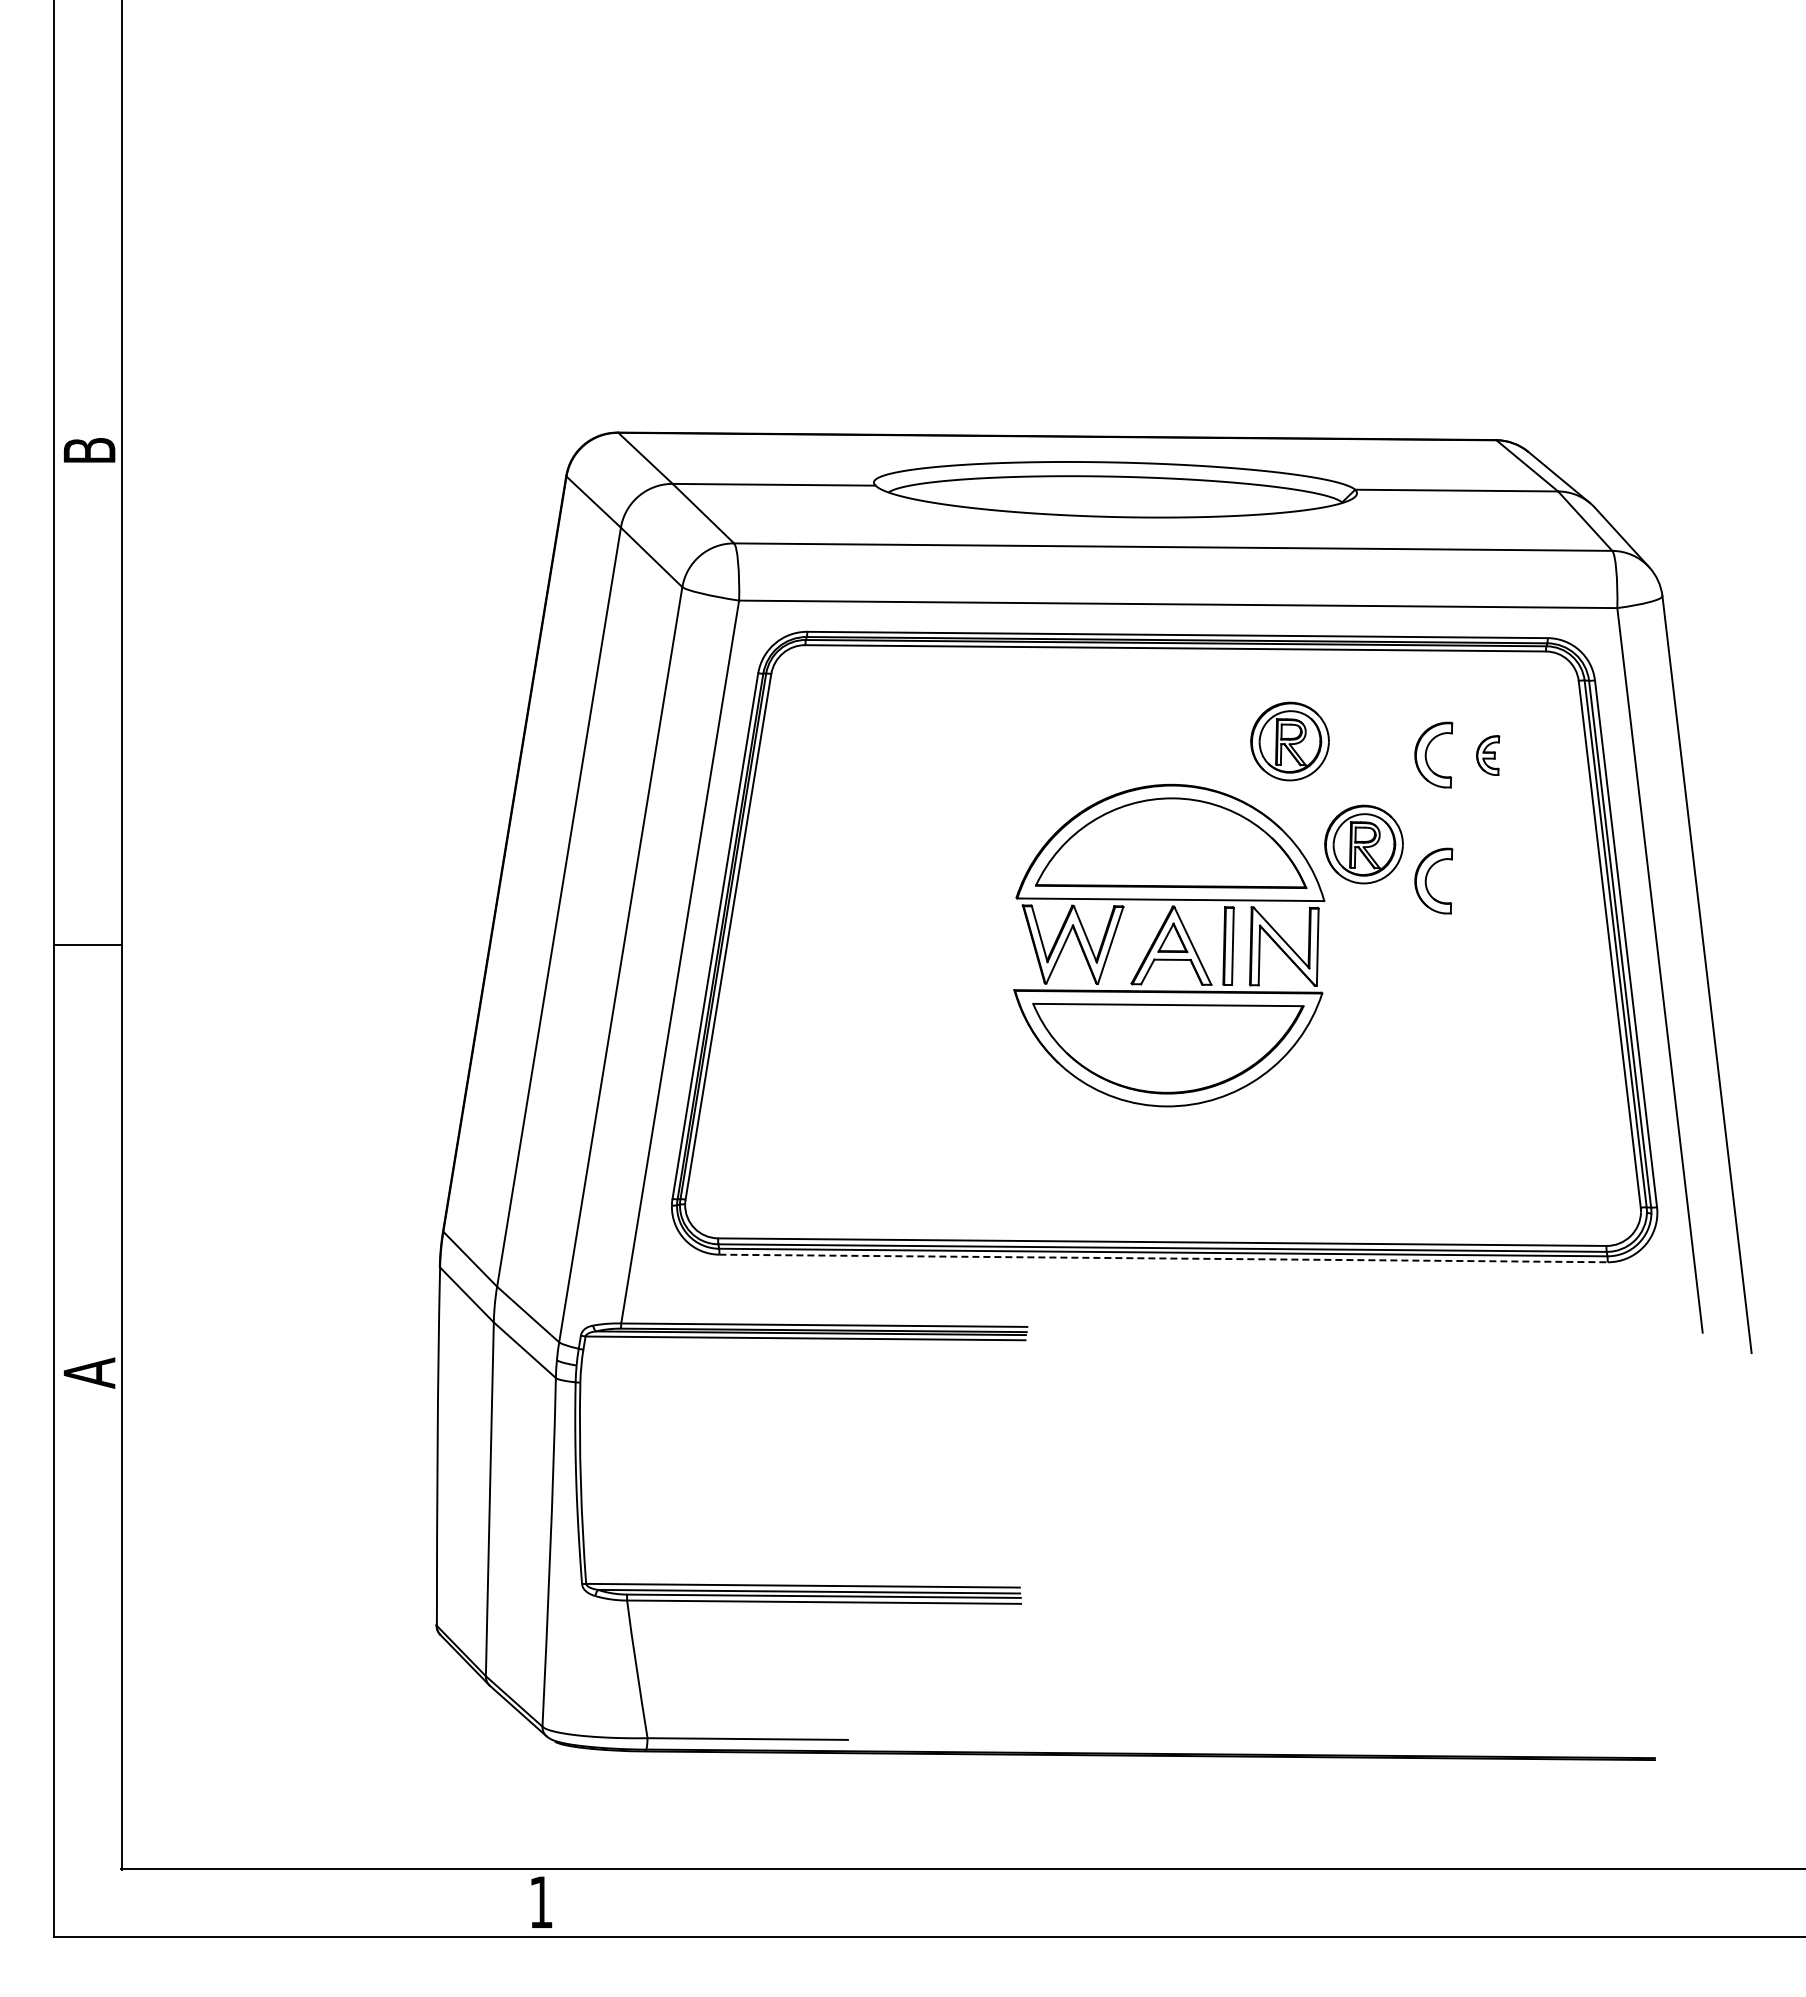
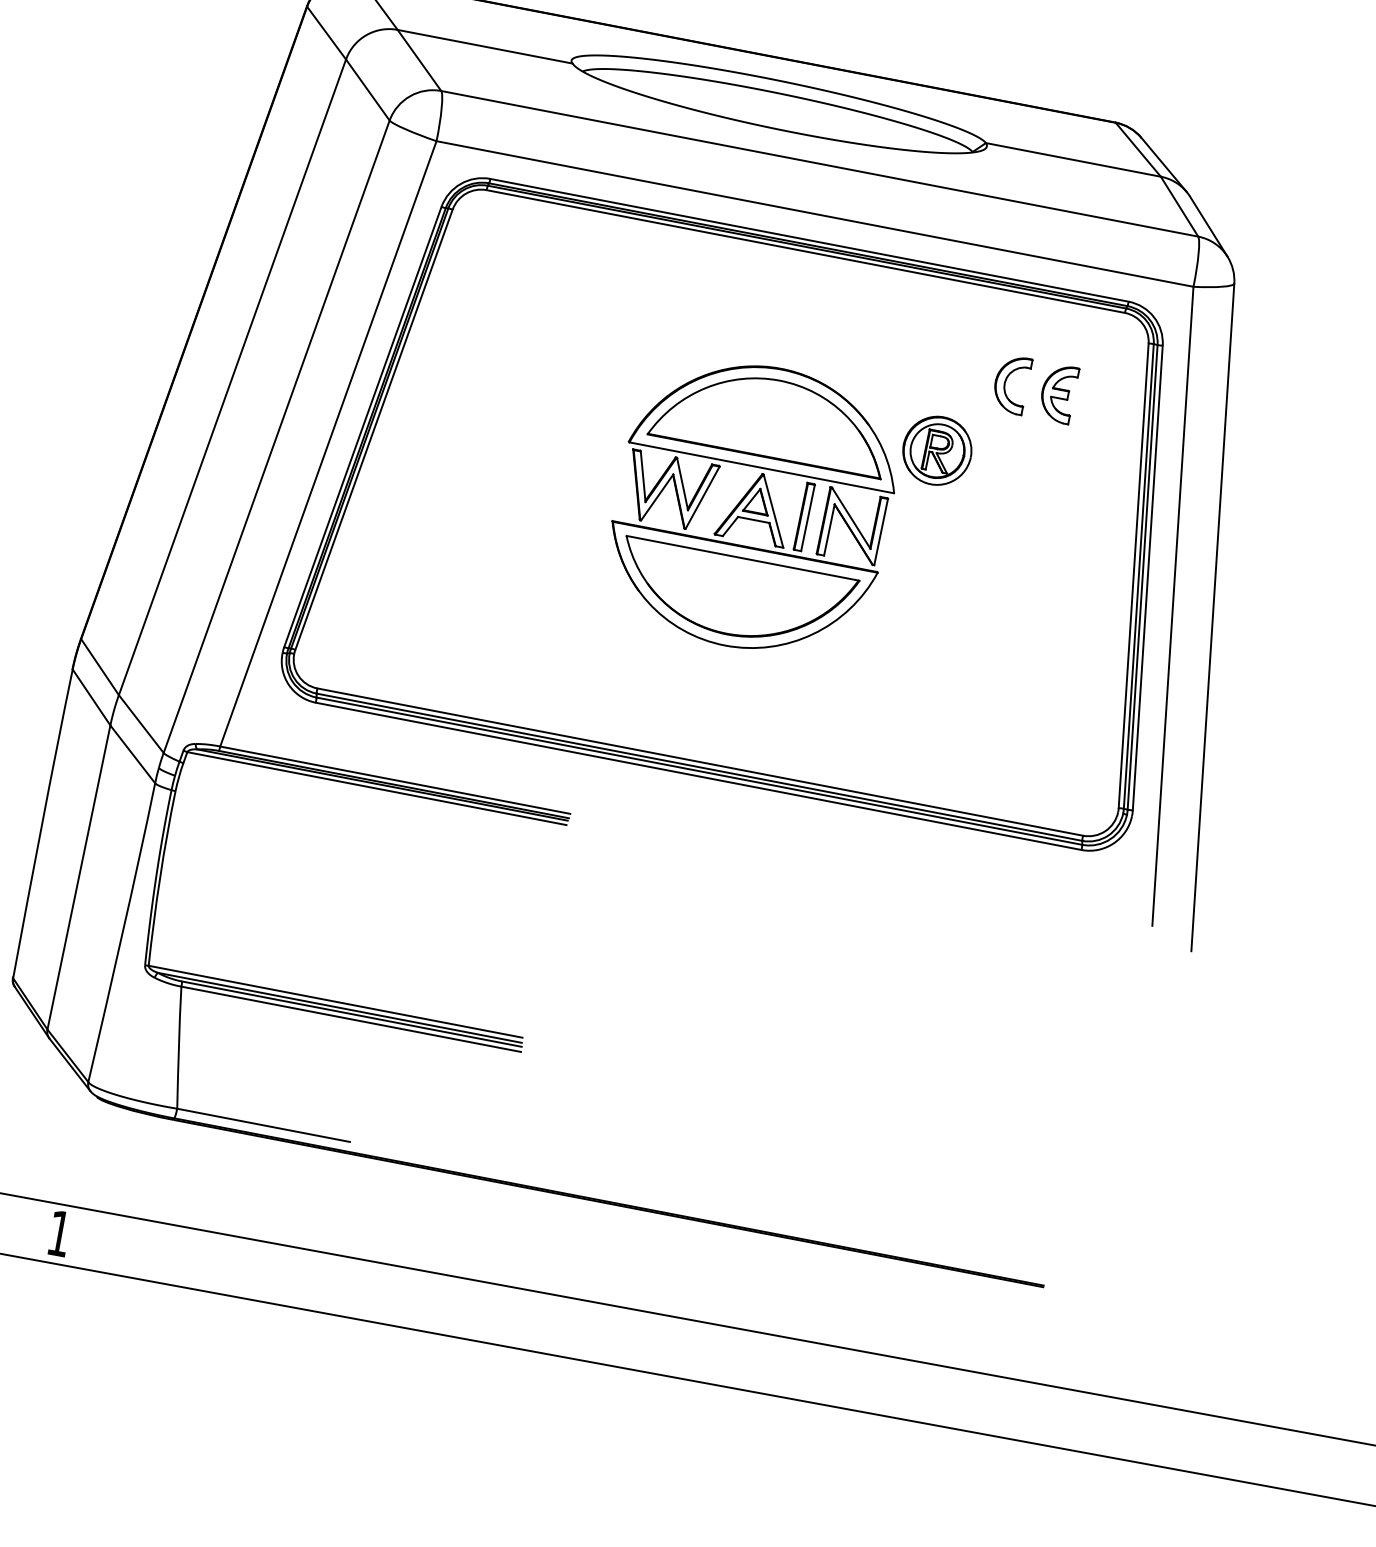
part: (1289, 741) -> (889, 350), removed
part: (1487, 755) -> (1058, 393), size x1.67
part: (1427, 877) -> (986, 489), removed
line: (1164, 1258) -> (699, 776), dashed -> solid

